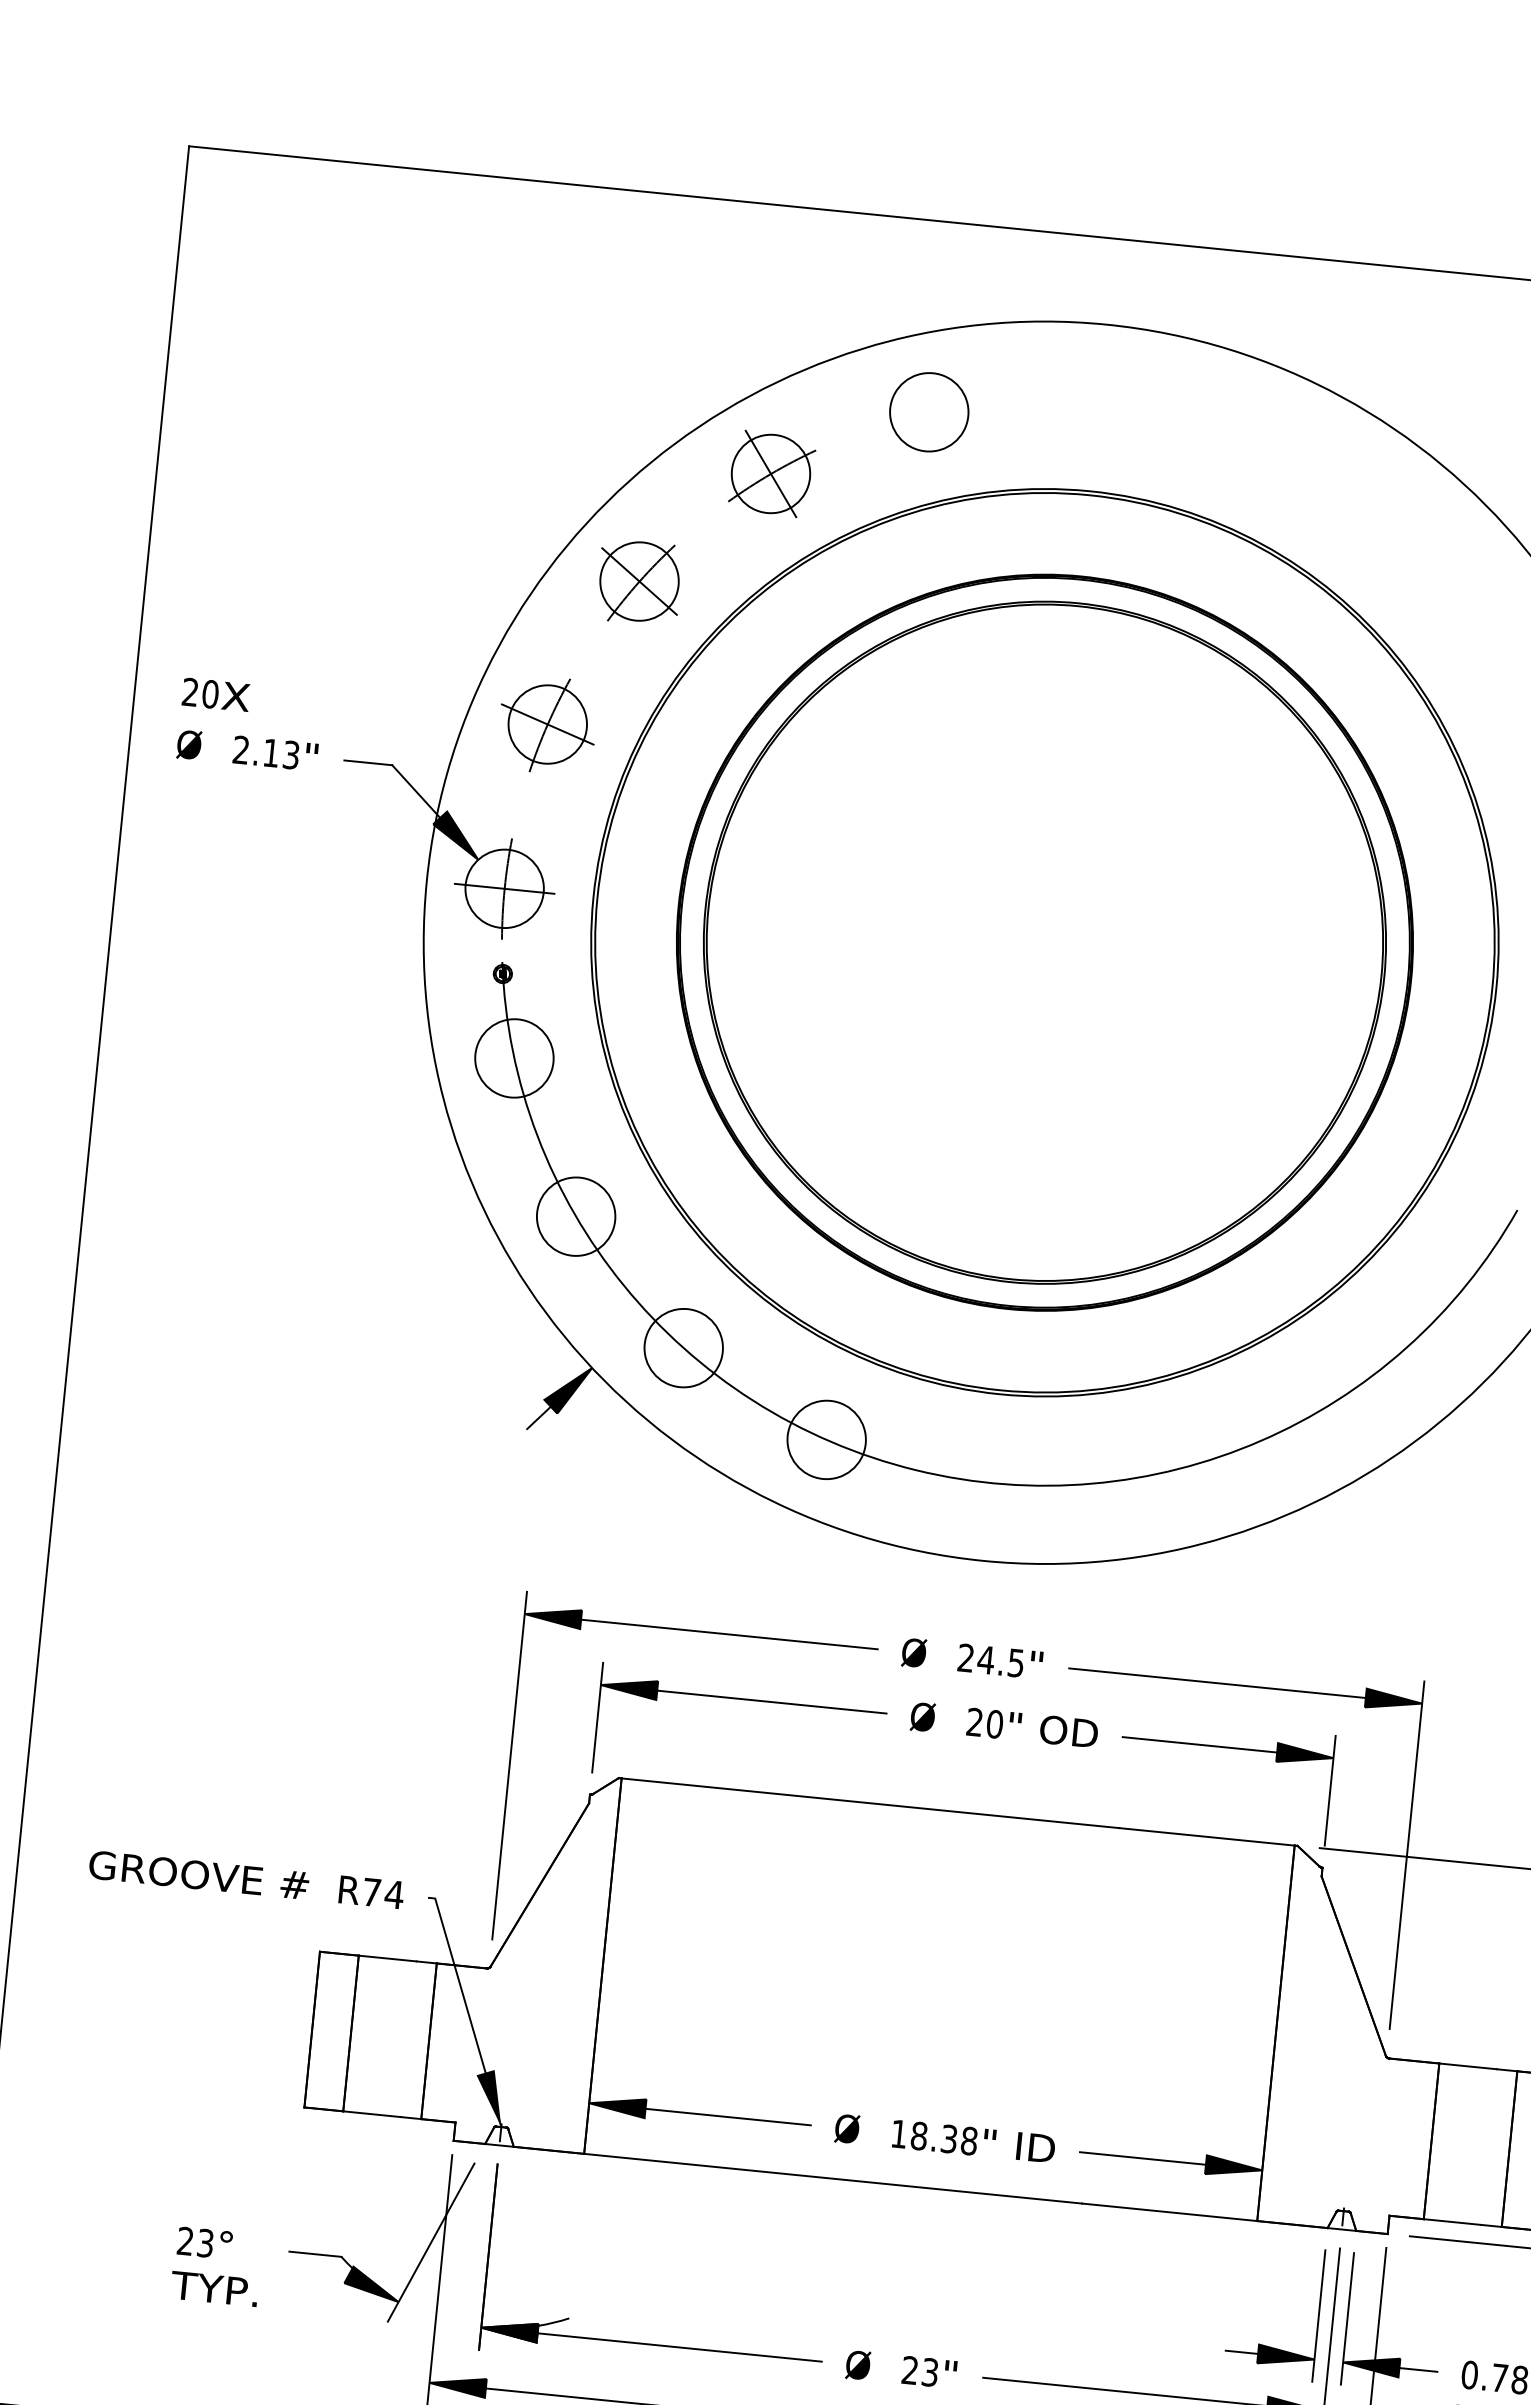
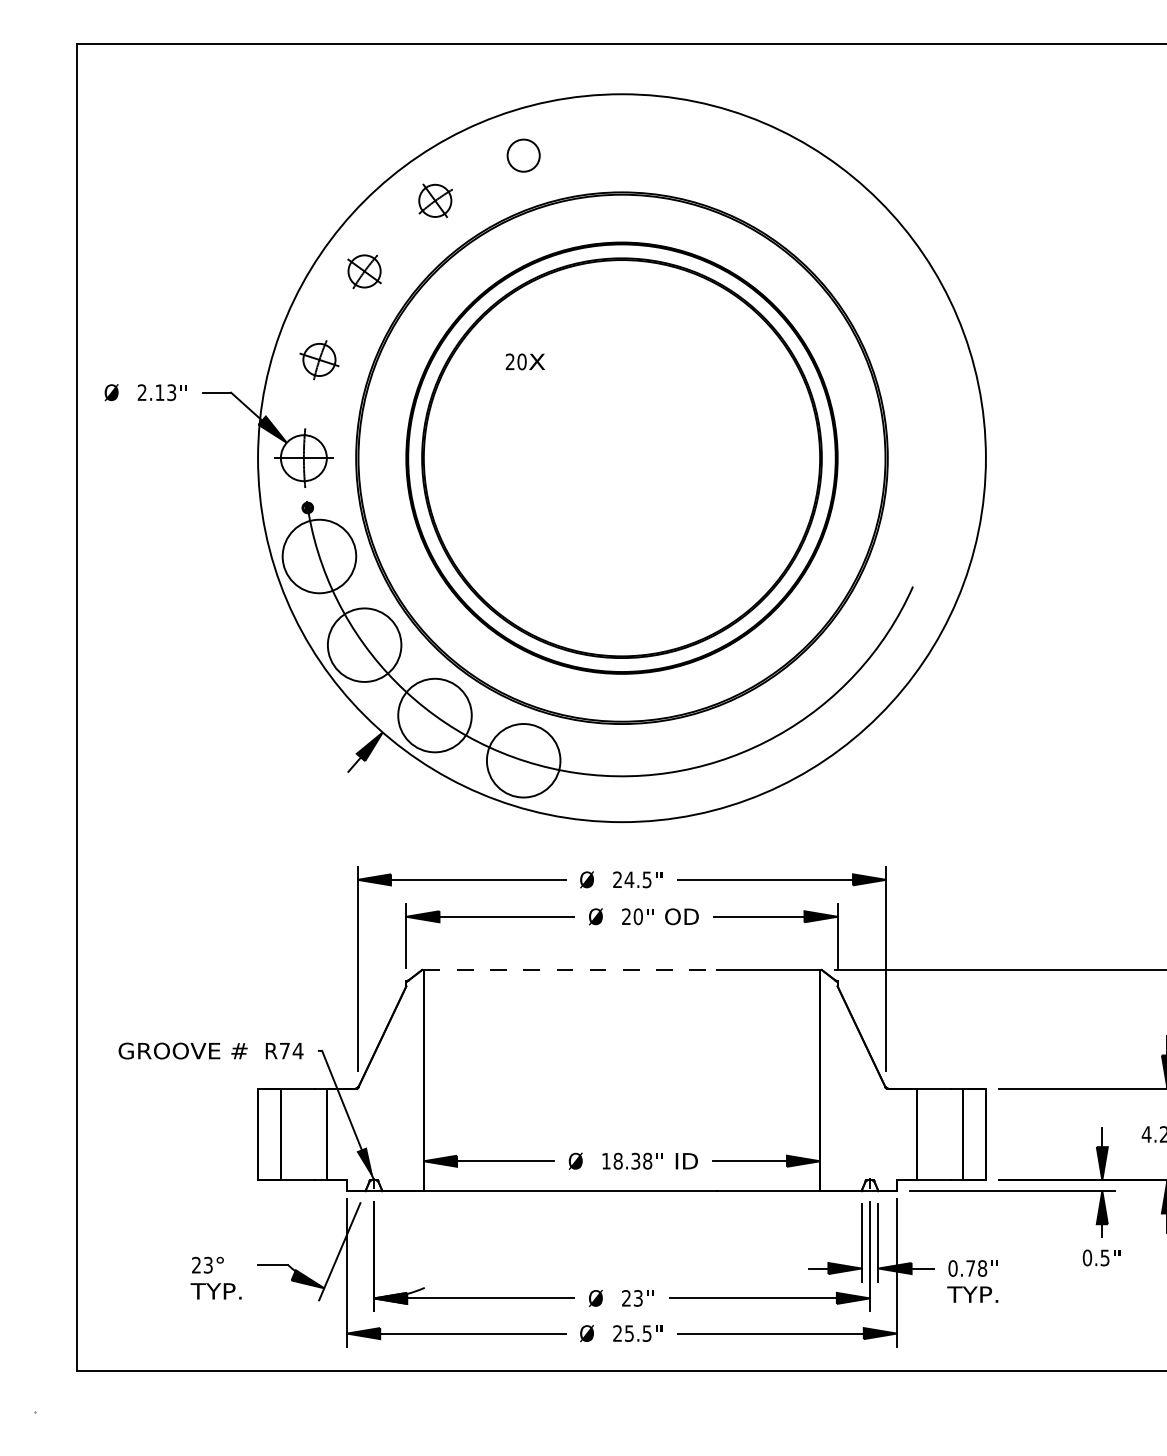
circle: (928, 411) -> (523, 155), size x0.7
part: (771, 473) -> (435, 200), size x0.7
part: (639, 582) -> (364, 271), size x0.7
text: (214, 694) -> (524, 361), moved
part: (547, 723) -> (319, 359), size x0.7
circle: (514, 1058) -> (319, 556), size x1.6
circle: (575, 1217) -> (364, 645), size x1.6
circle: (682, 1347) -> (434, 715), size x1.6
circle: (826, 1439) -> (523, 760), size x1.6
line: (870, 1804) -> (570, 970), solid -> dashed

